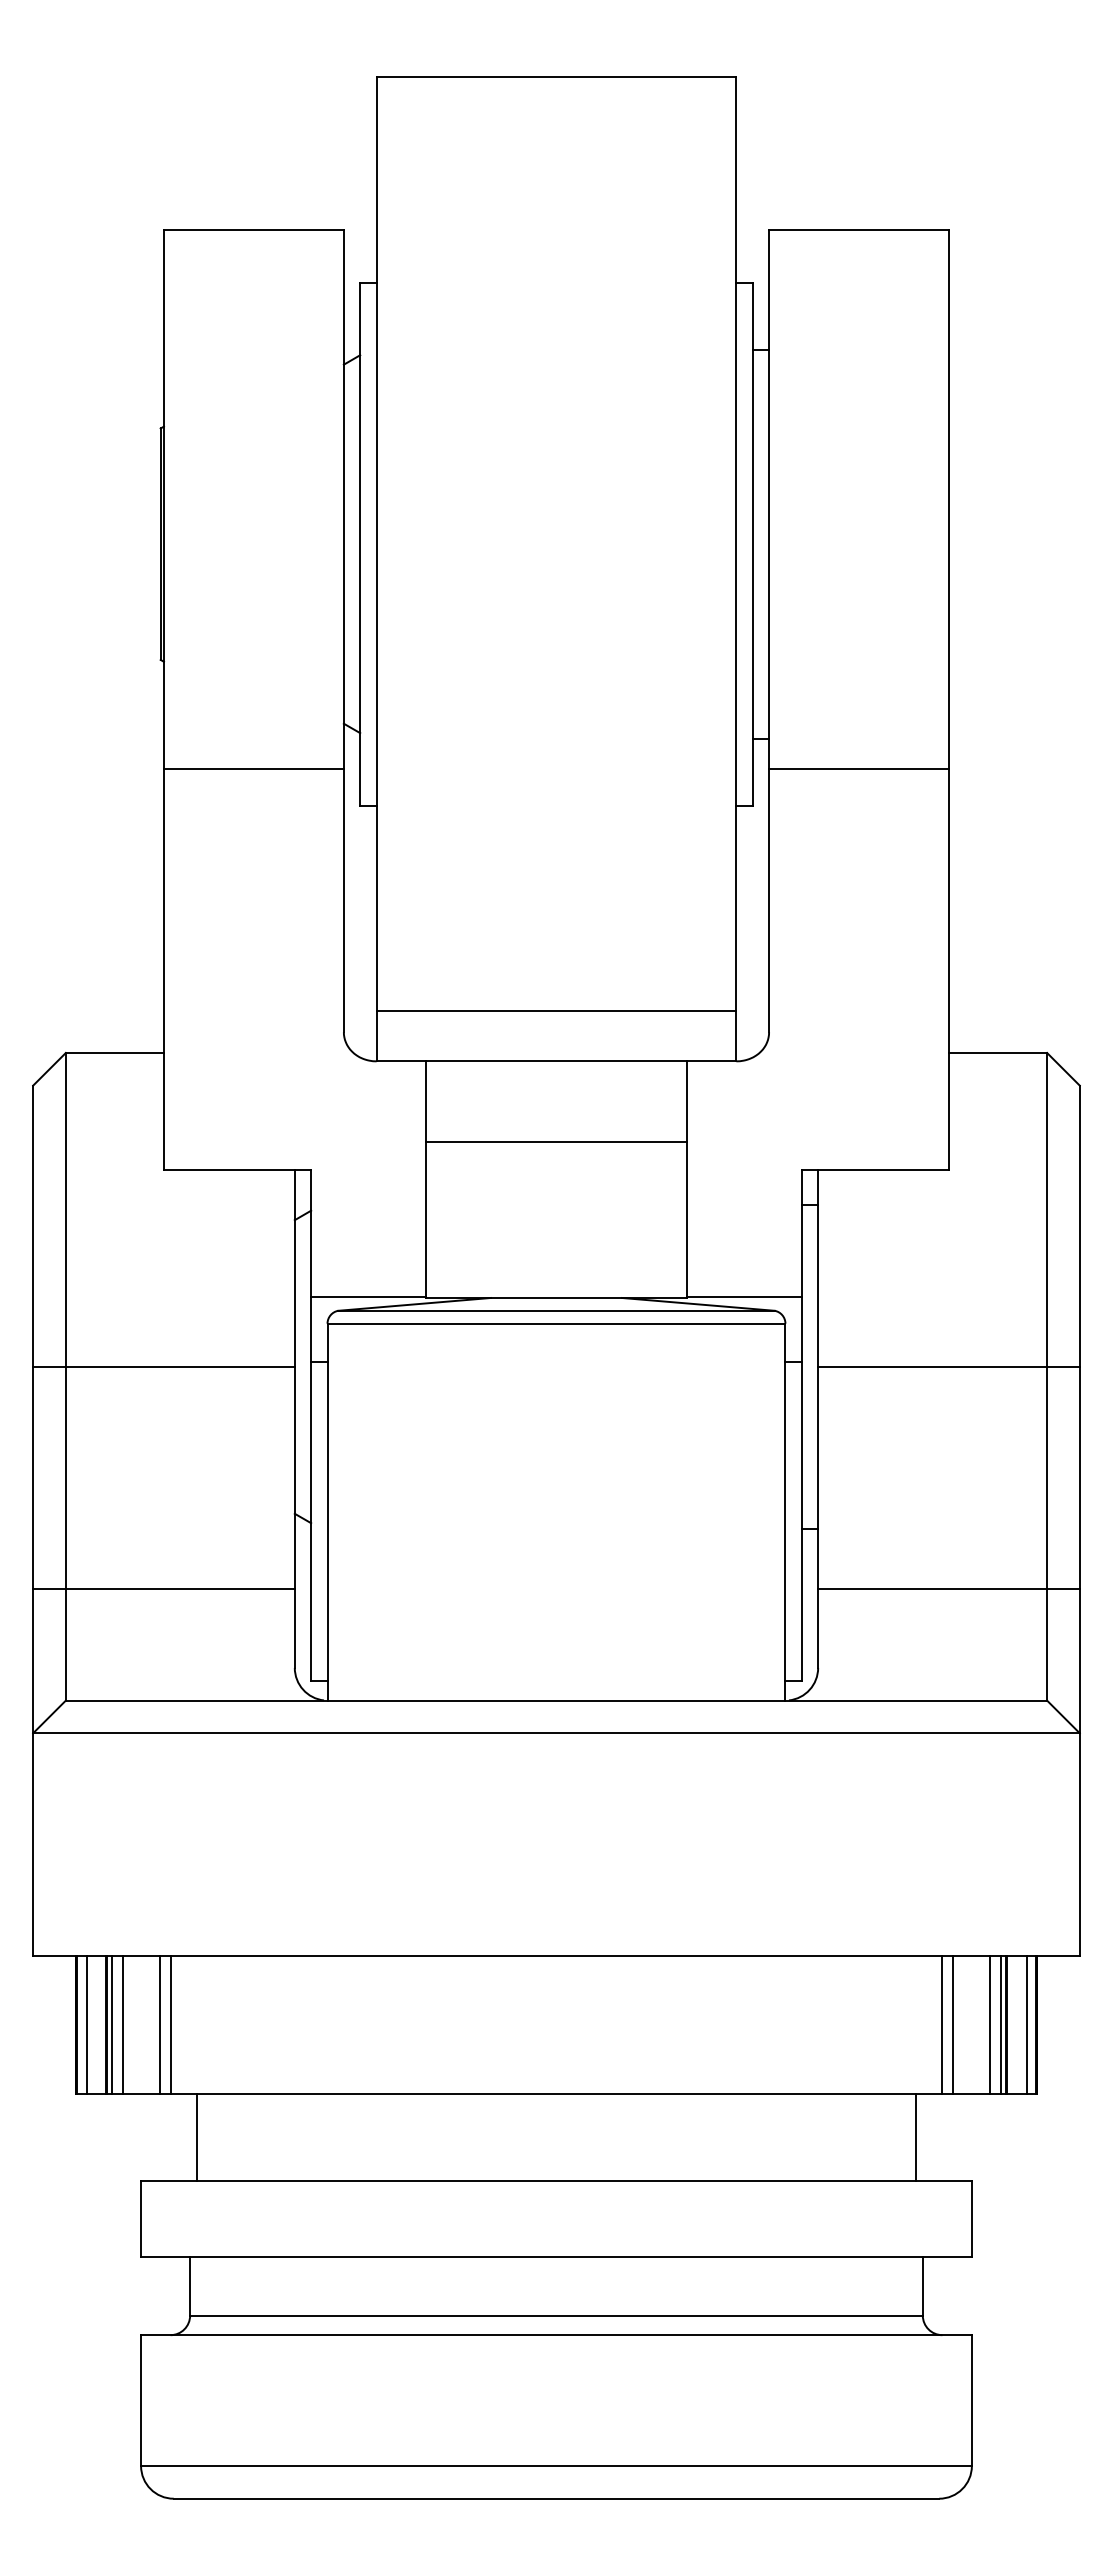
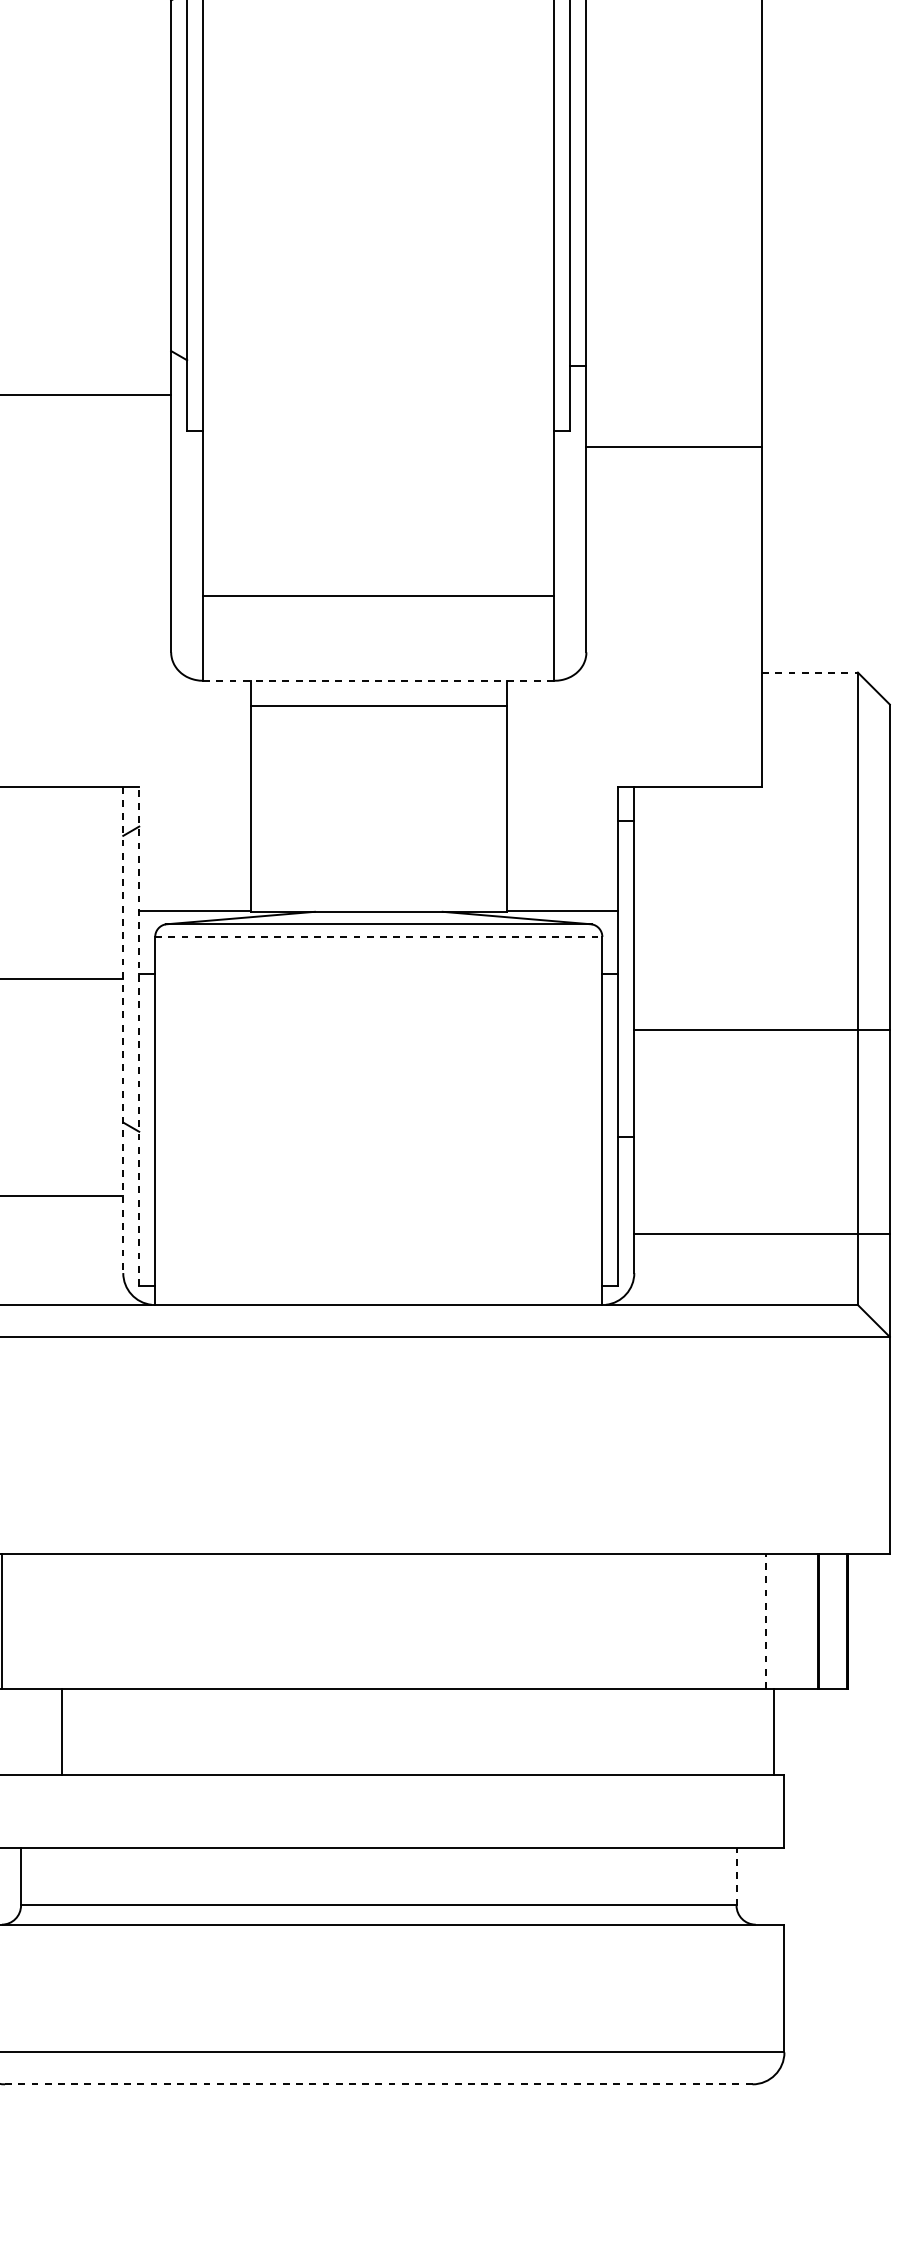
line: (858, 768) -> (673, 446), moved
line: (556, 1011) -> (378, 595), moved
line: (998, 1052) -> (810, 672), solid -> dashed
line: (556, 1061) -> (378, 680), solid -> dashed
line: (556, 1141) -> (378, 706), moved
line: (556, 1323) -> (378, 936), solid -> dashed
line: (948, 1366) -> (761, 1029), moved
line: (294, 1419) -> (122, 1030), solid -> dashed
line: (311, 1425) -> (139, 1036), solid -> dashed
line: (948, 1589) -> (761, 1234), moved
line: (942, 2024) -> (755, 1621), removed
line: (953, 2024) -> (766, 1621), solid -> dashed
line: (989, 2024) -> (801, 1621), removed
line: (1001, 2024) -> (813, 1621), removed
line: (1026, 2024) -> (837, 1621), removed
line: (196, 2137) -> (61, 1731), moved
line: (916, 2137) -> (774, 1731), moved
line: (922, 2285) -> (736, 1876), solid -> dashed
line: (556, 2498) -> (378, 2084), solid -> dashed

